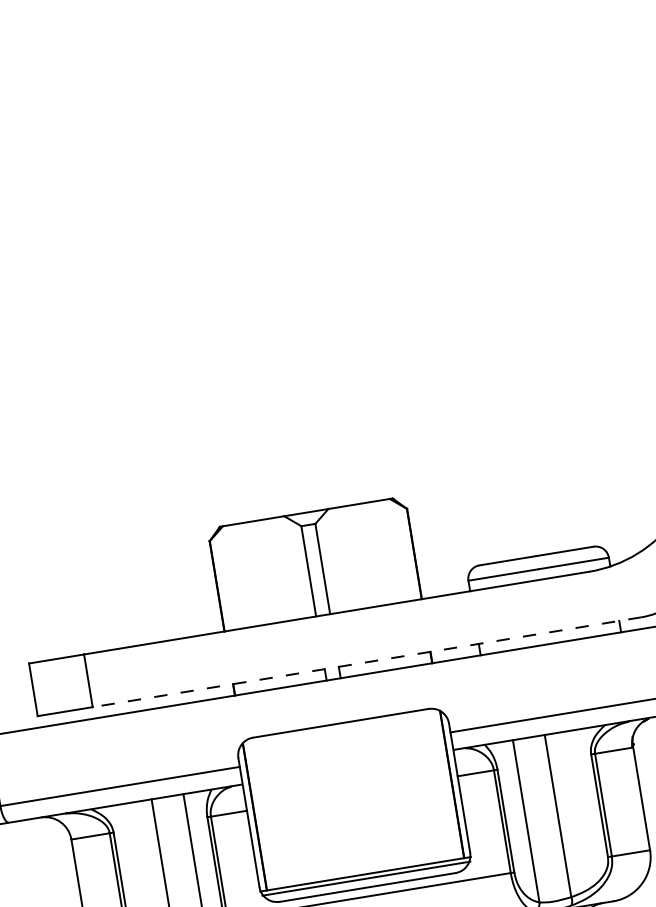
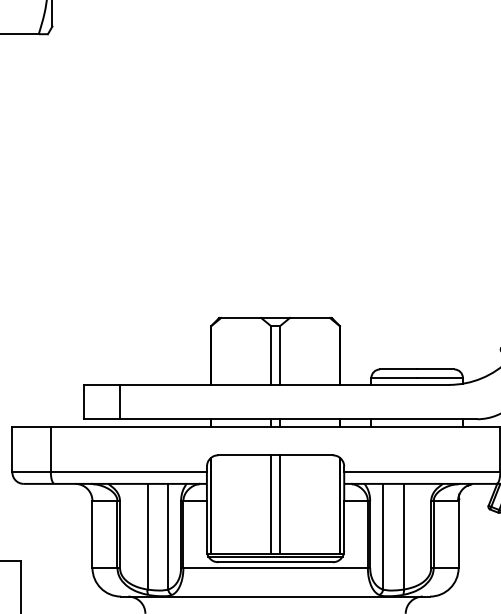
line: (367, 662) -> (298, 419), dashed -> solid
line: (360, 797) -> (280, 504), added
line: (346, 799) -> (271, 504), added

